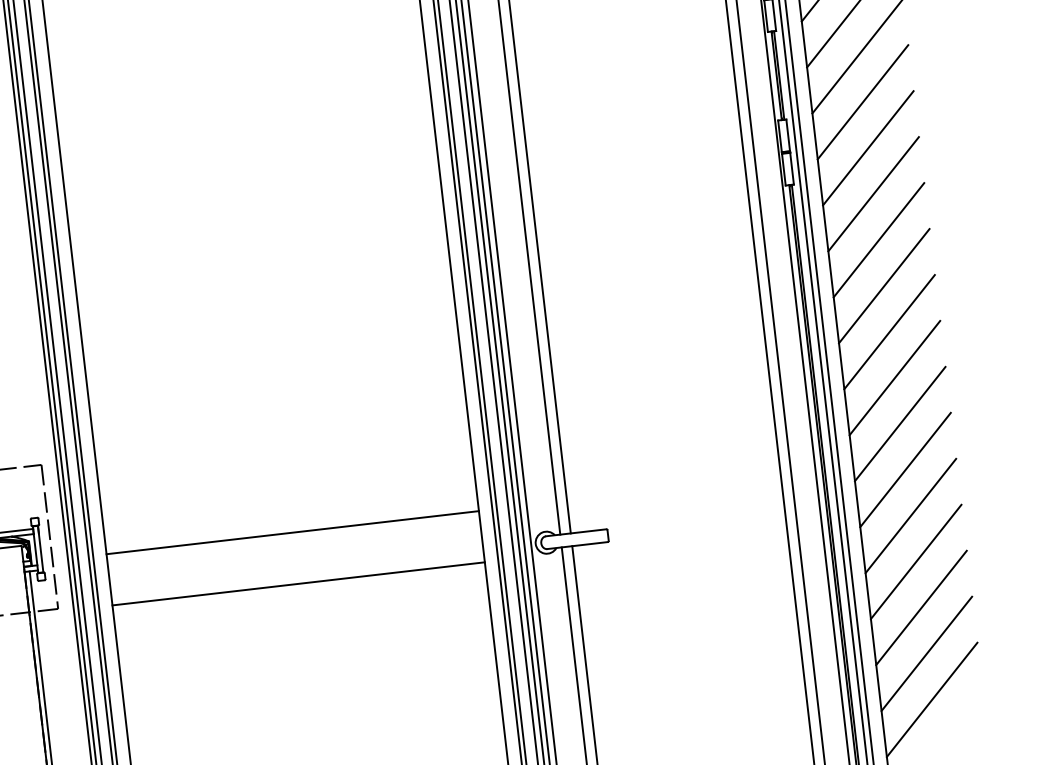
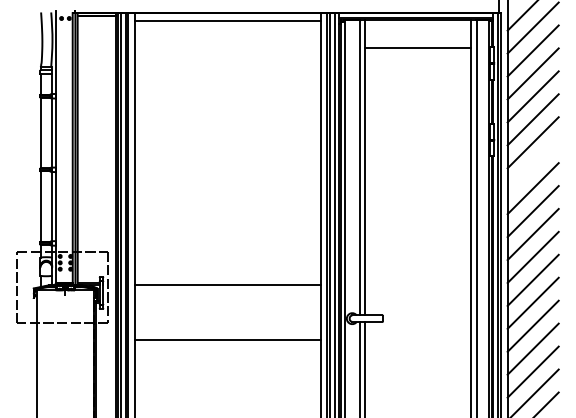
line: (872, 193) -> (532, 165), removed
line: (292, 533) -> (227, 285), moved
line: (297, 583) -> (227, 339), moved

